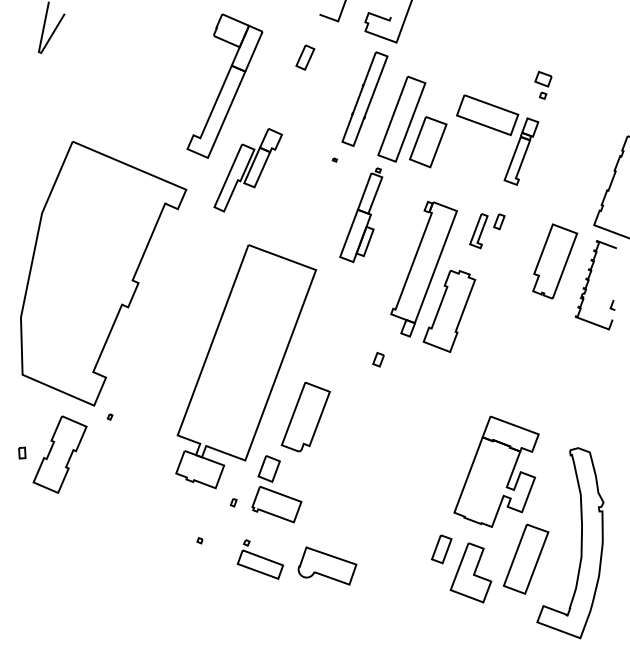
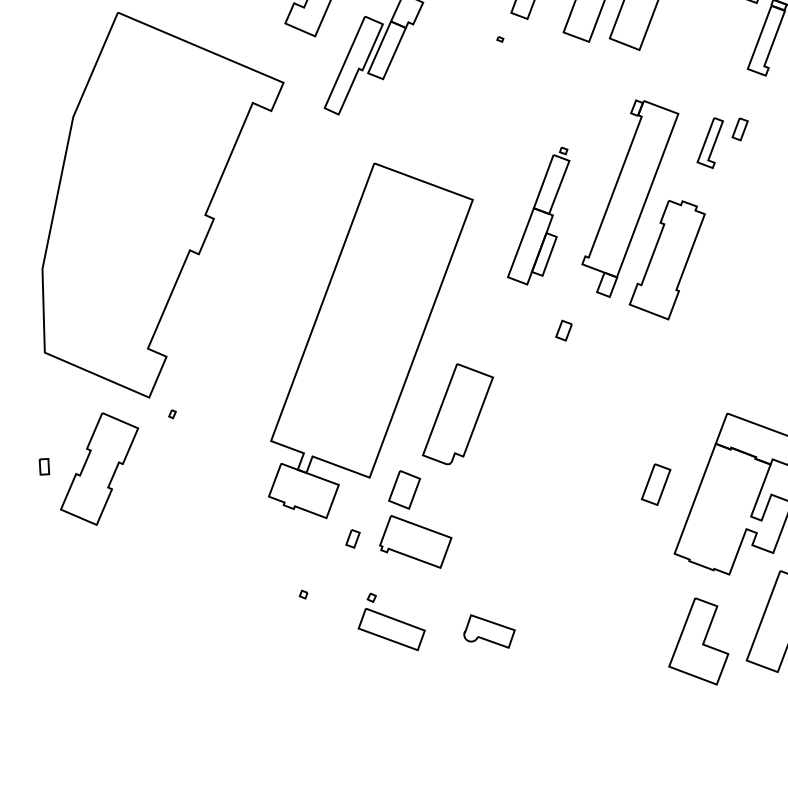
part: (361, 215) -> (539, 216), moved
part: (233, 502) -> (352, 538), size x1.6
part: (441, 549) -> (655, 484), moved
part: (327, 565) -> (489, 630), size x0.6

